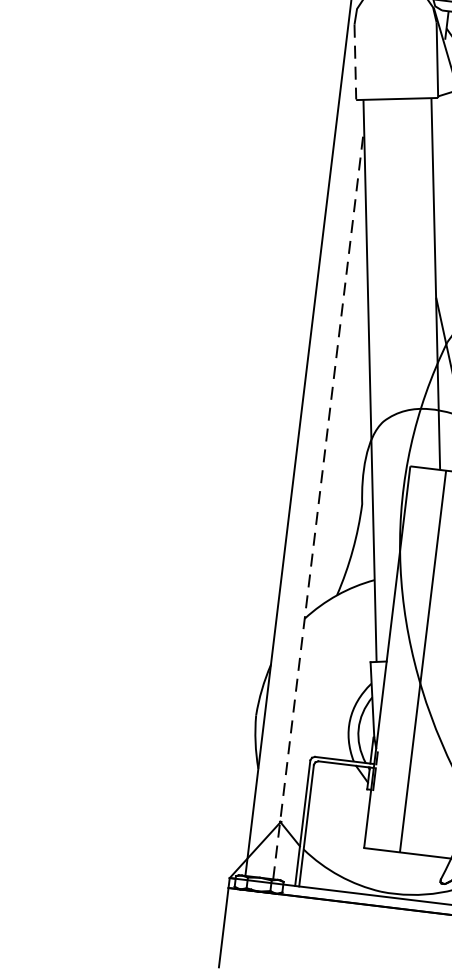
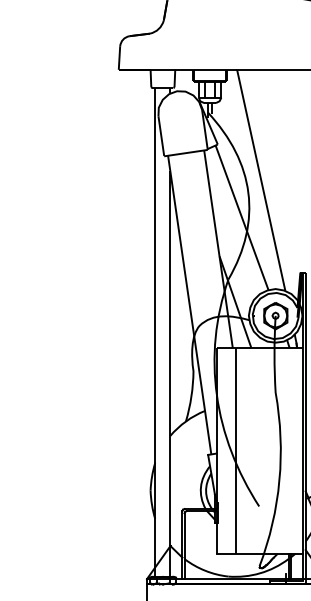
line: (355, 62) -> (161, 136), dashed -> solid
line: (318, 504) -> (170, 374), dashed -> solid

